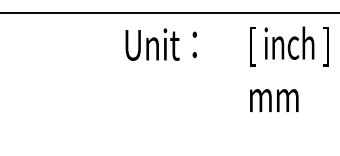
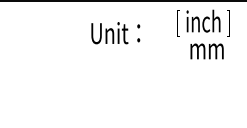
text: (160, 45) -> (115, 33), moved
text: (273, 100) -> (206, 51), moved

